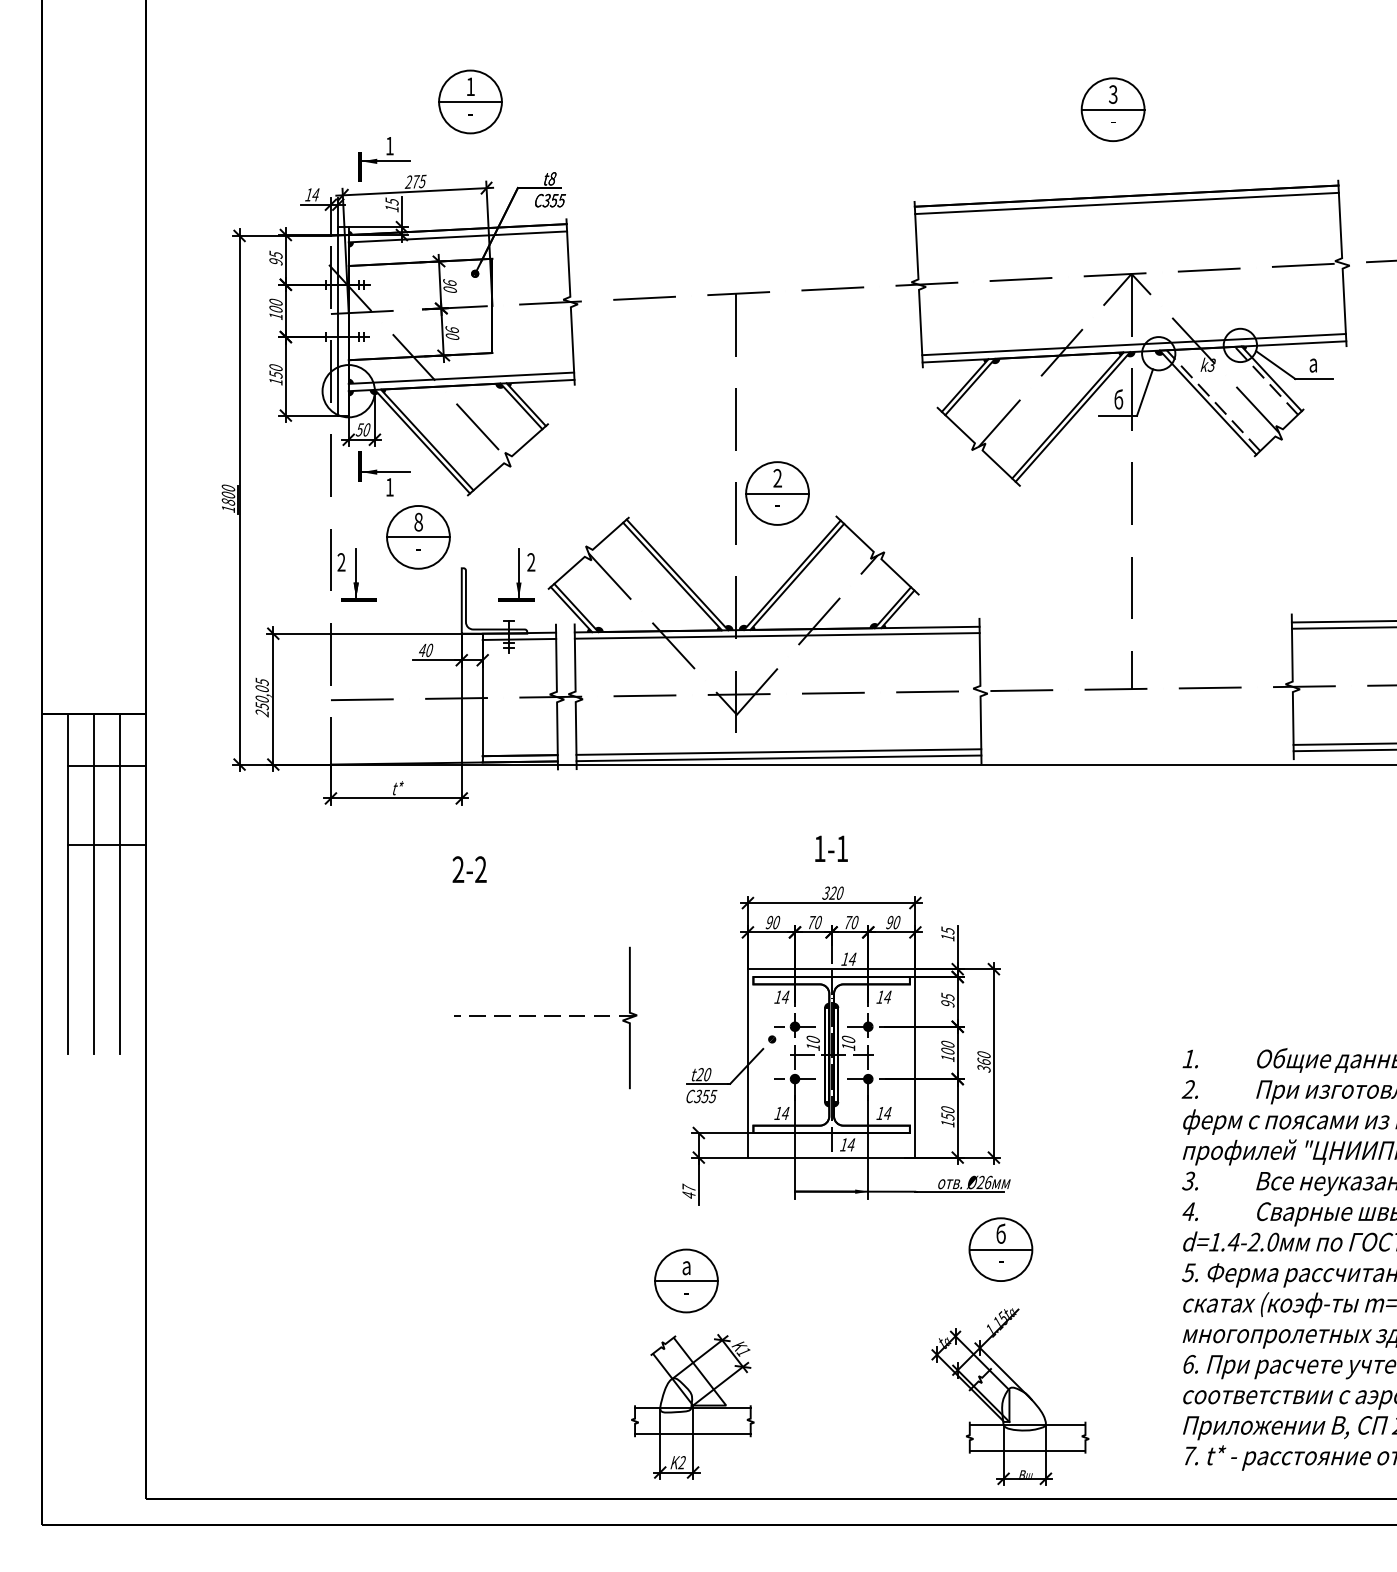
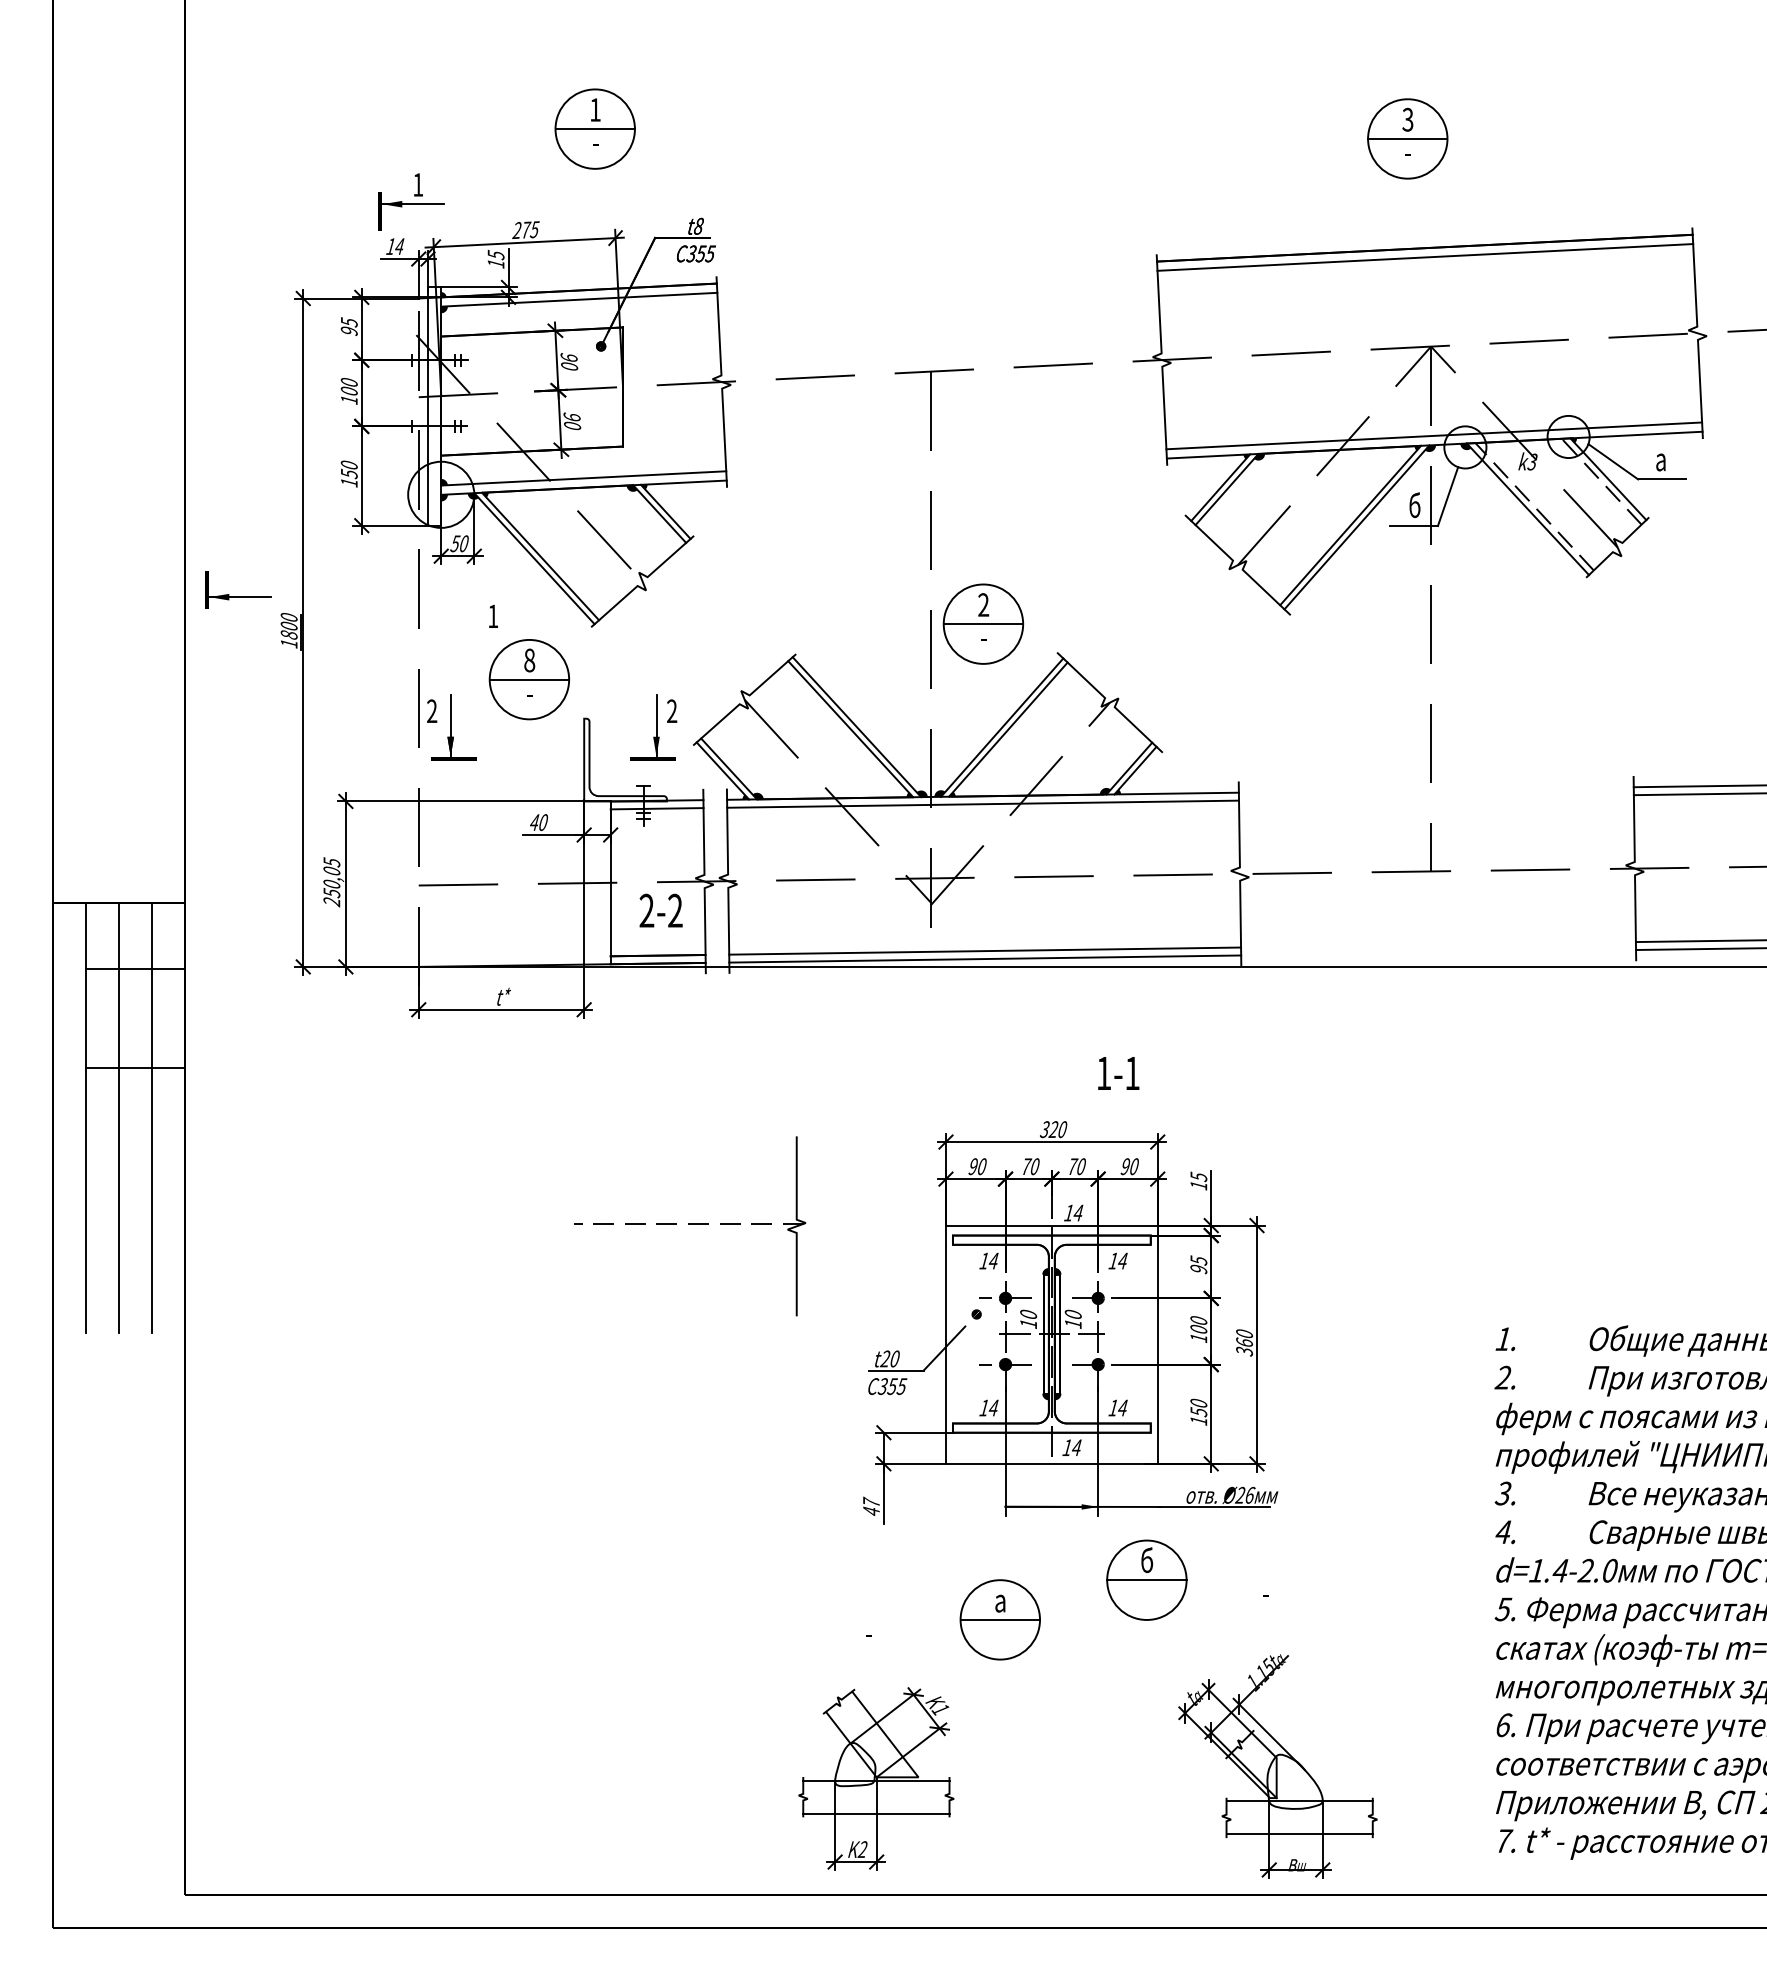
part: (384, 159) -> (411, 201), moved
part: (384, 471) -> (238, 596), moved
text: (831, 848) -> (1118, 1073), moved
text: (469, 869) -> (660, 910), moved
part: (545, 1018) -> (690, 1226), moved
part: (1000, 1249) -> (1146, 1579), moved
part: (685, 1280) -> (999, 1619), moved

